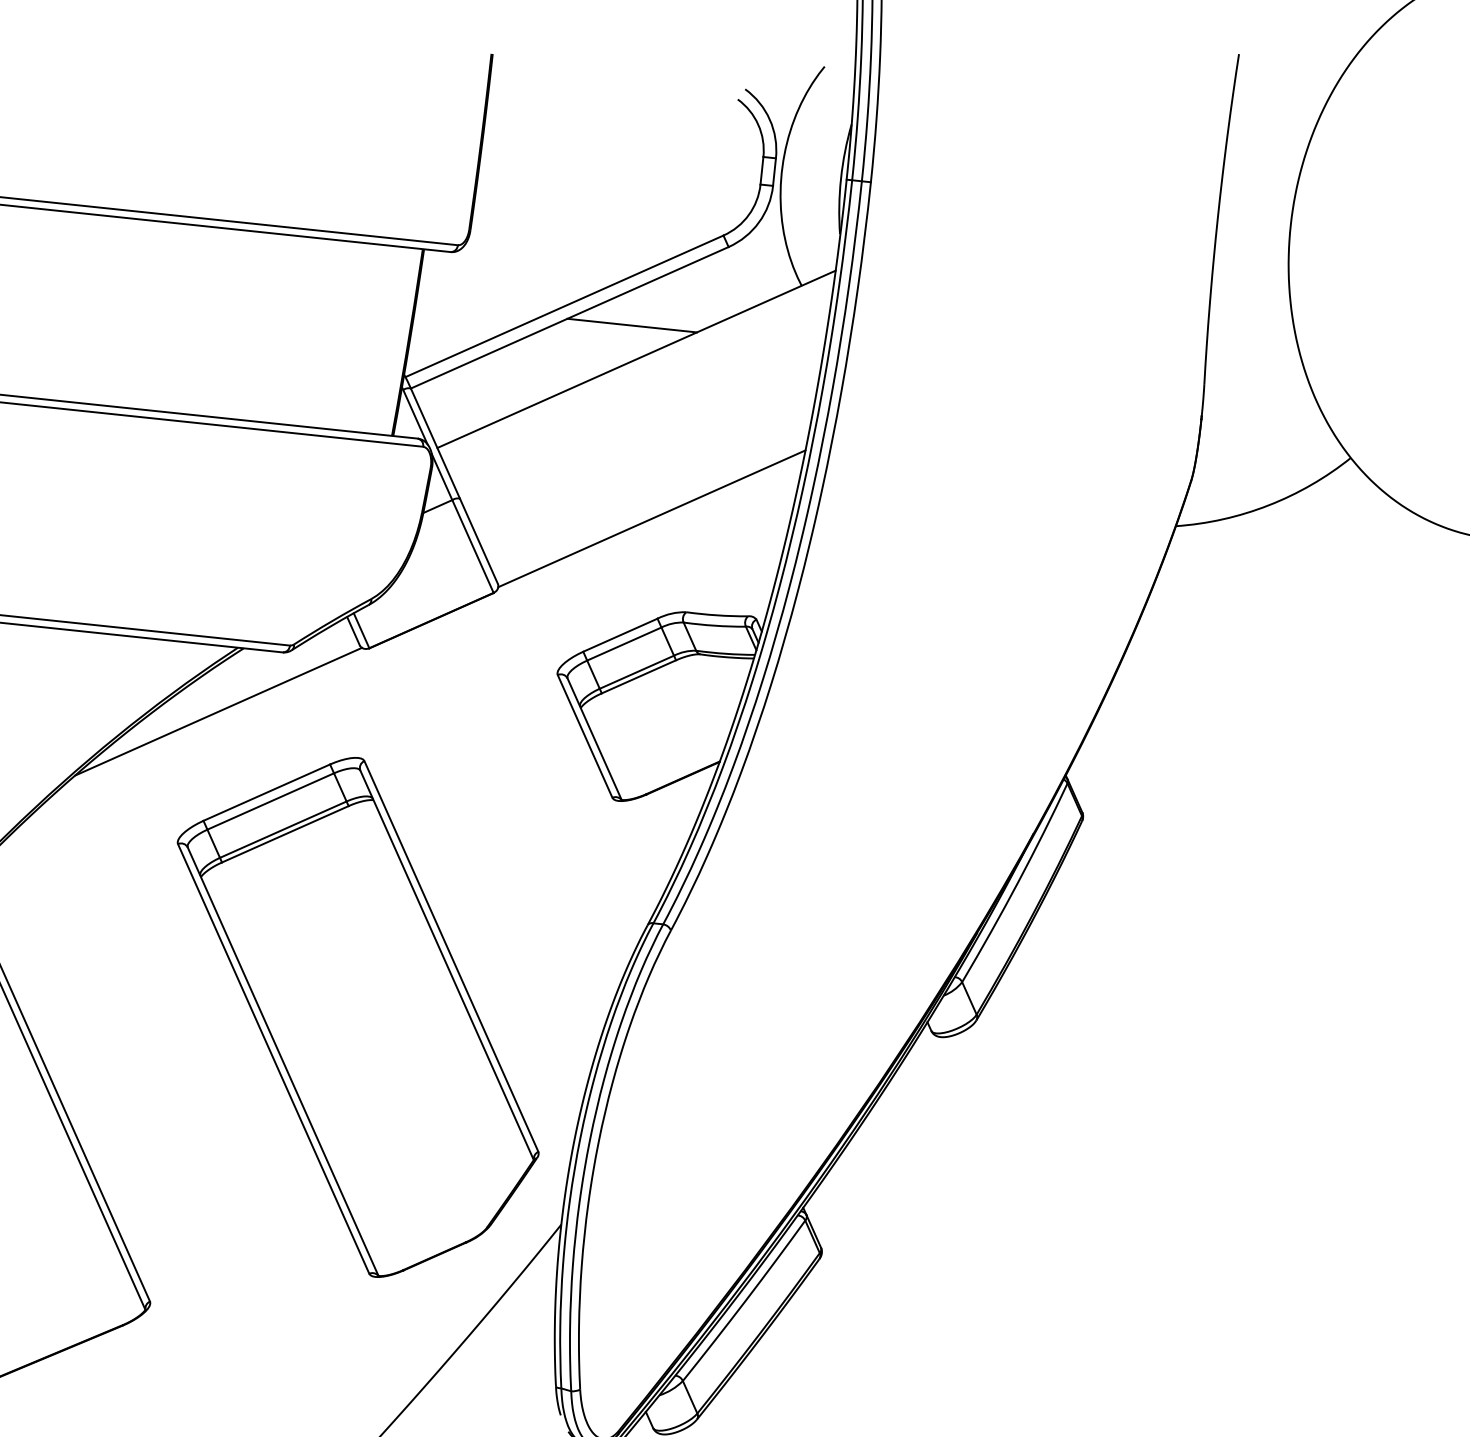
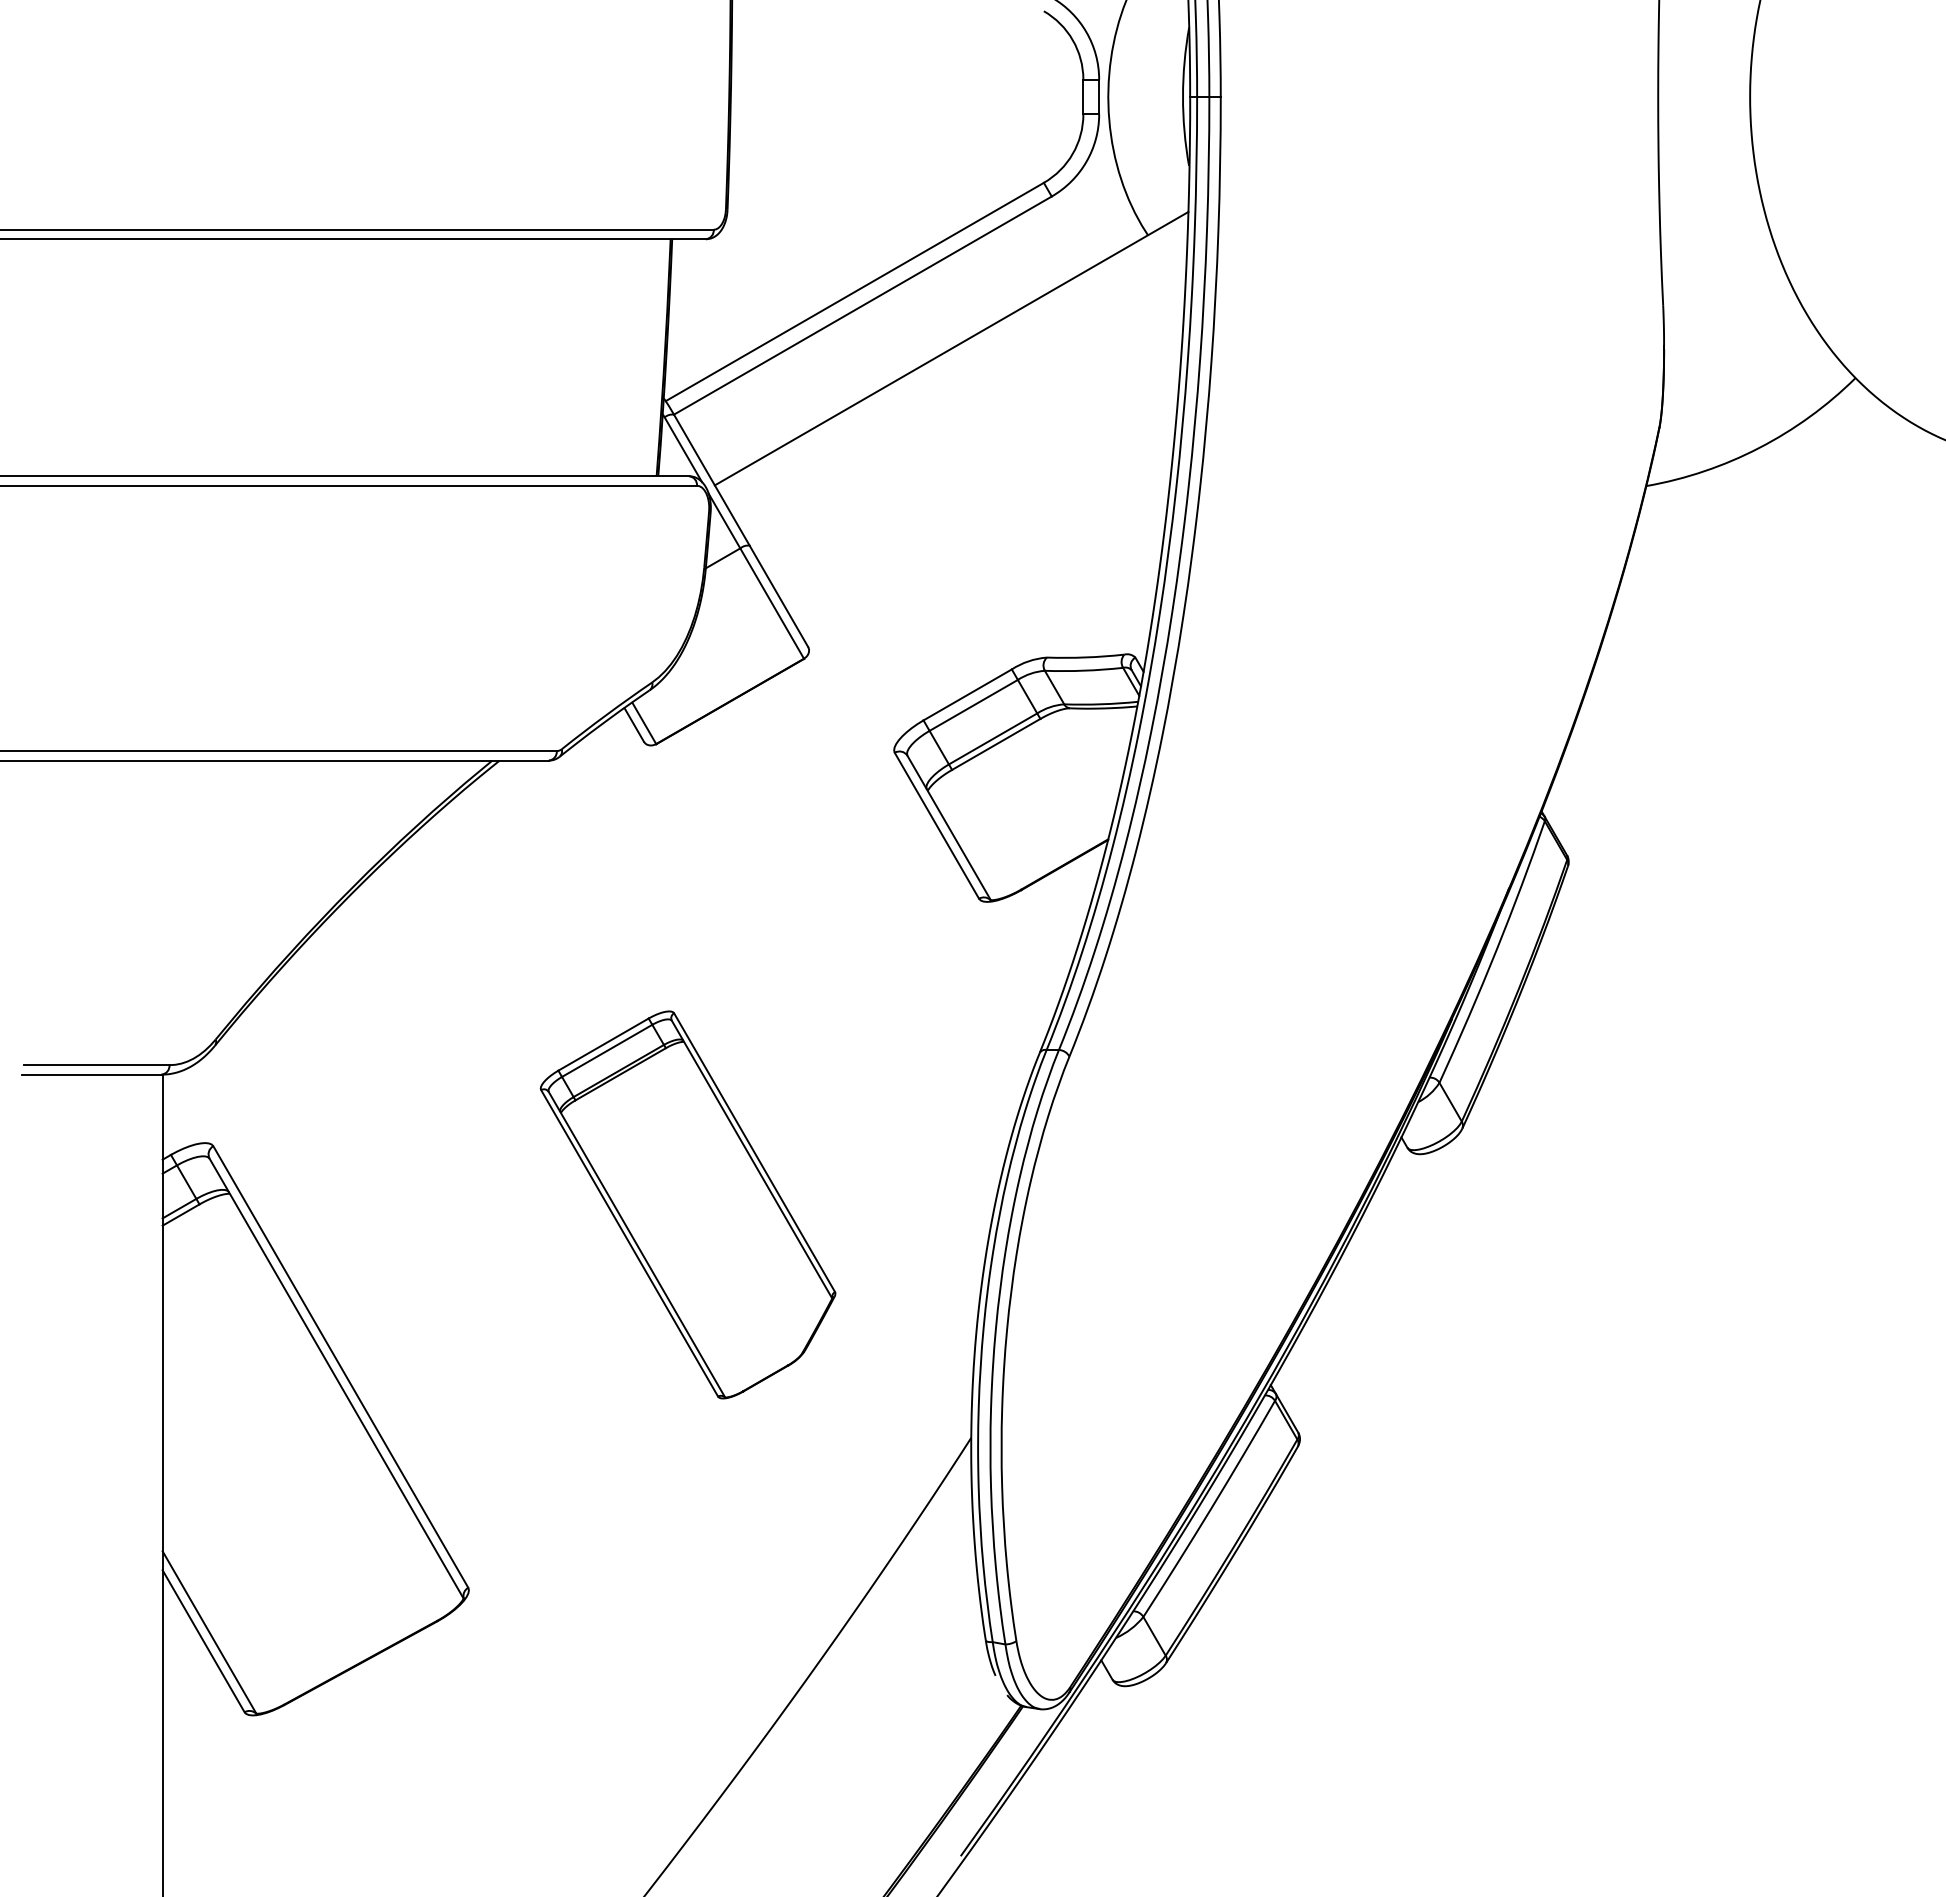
line: (631, 325) -> (941, 307), removed
line: (651, 518) -> (991, 545), removed
line: (218, 711) -> (476, 842), removed
part: (355, 1015) -> (687, 1204), size x0.6

